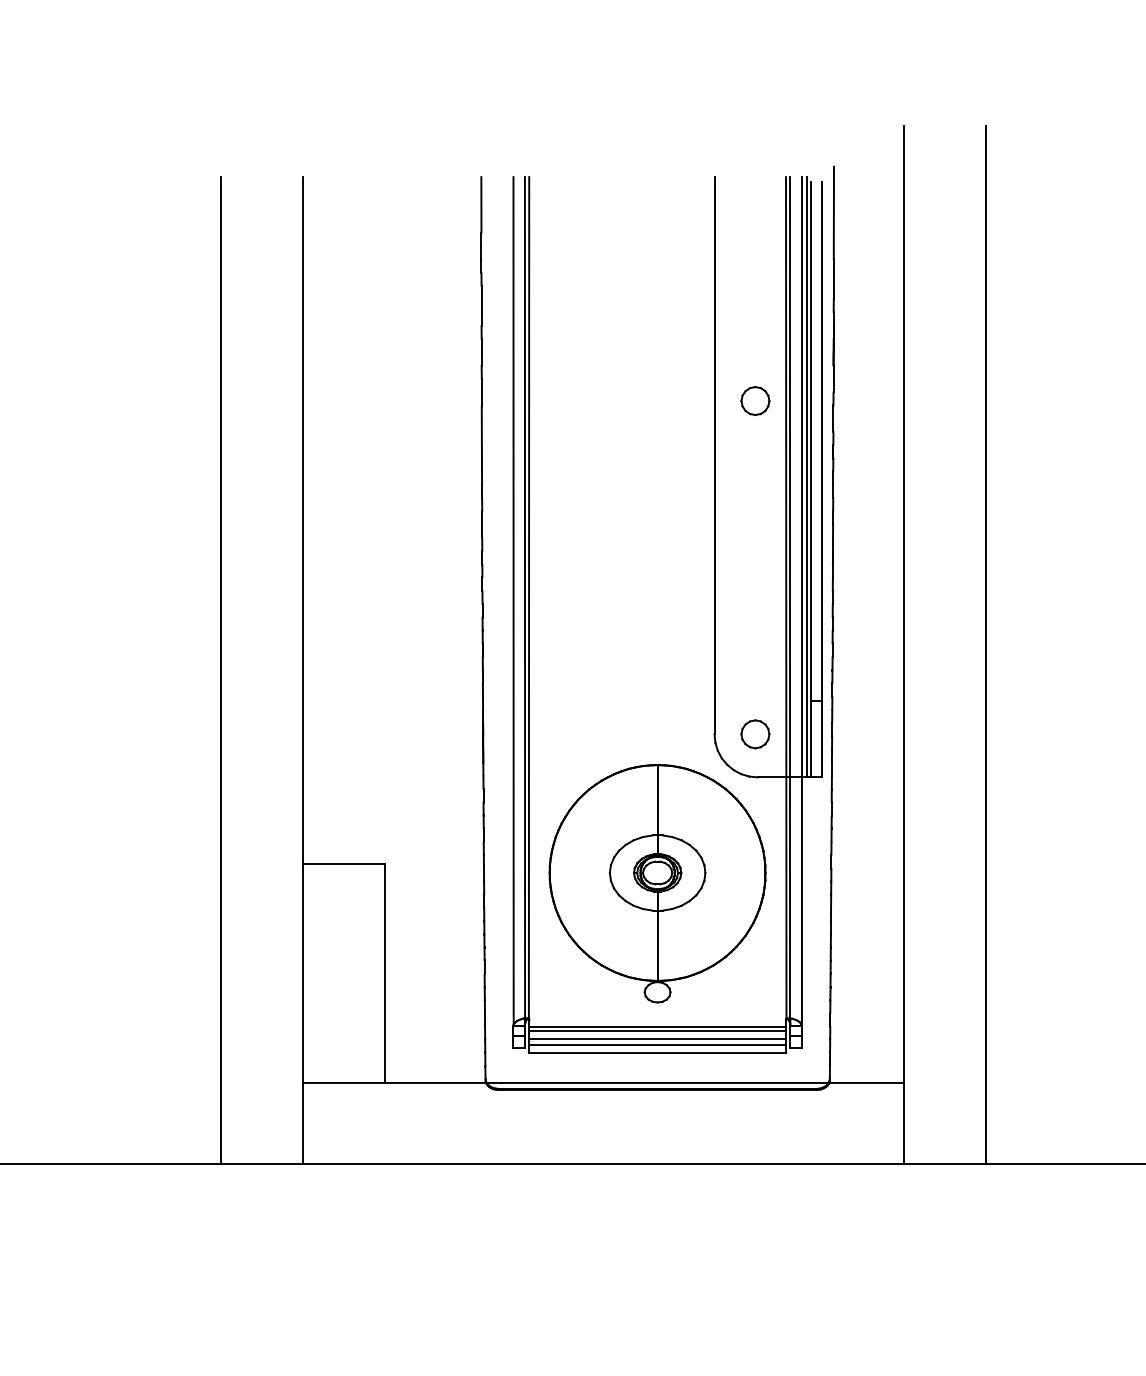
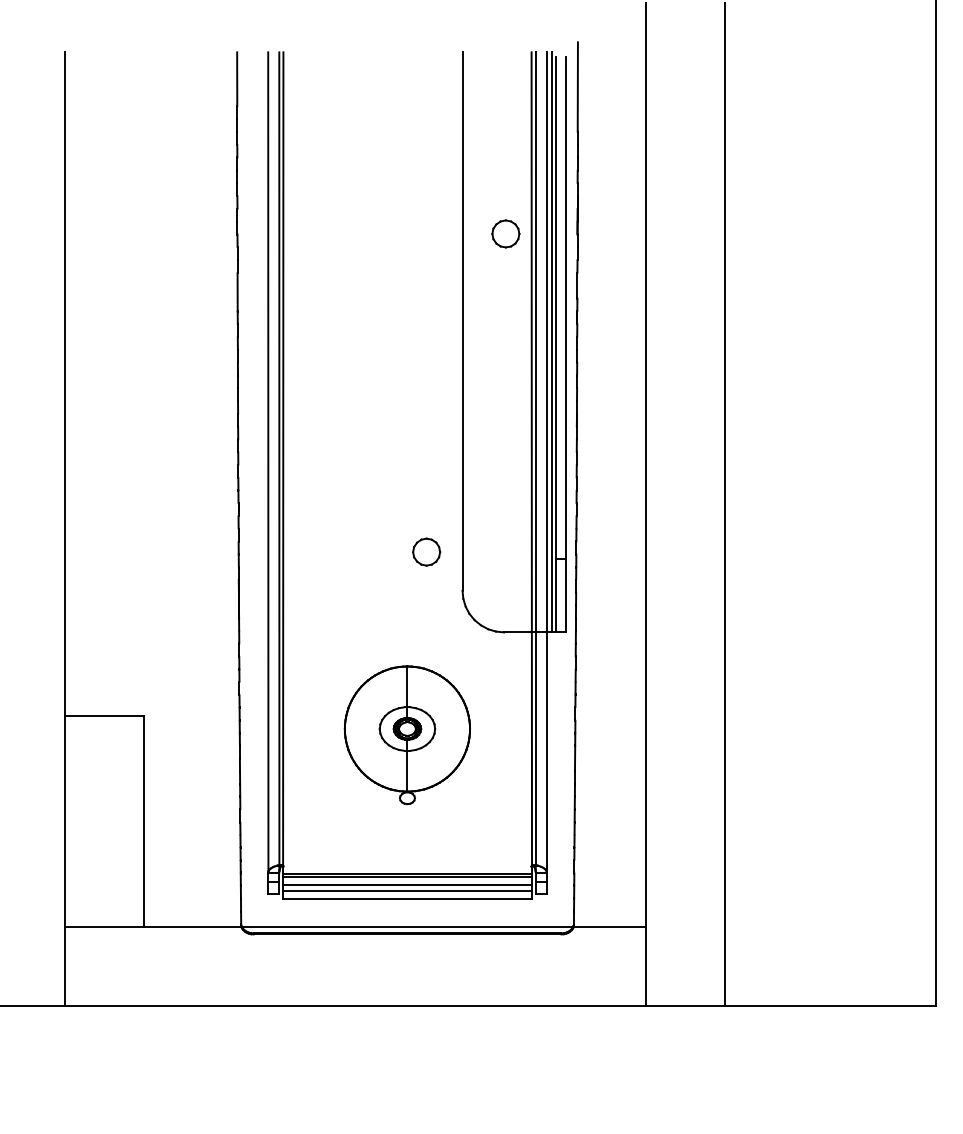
part: (755, 400) -> (505, 233), moved
part: (755, 734) -> (426, 552), moved
part: (657, 883) -> (407, 734), size x0.6

